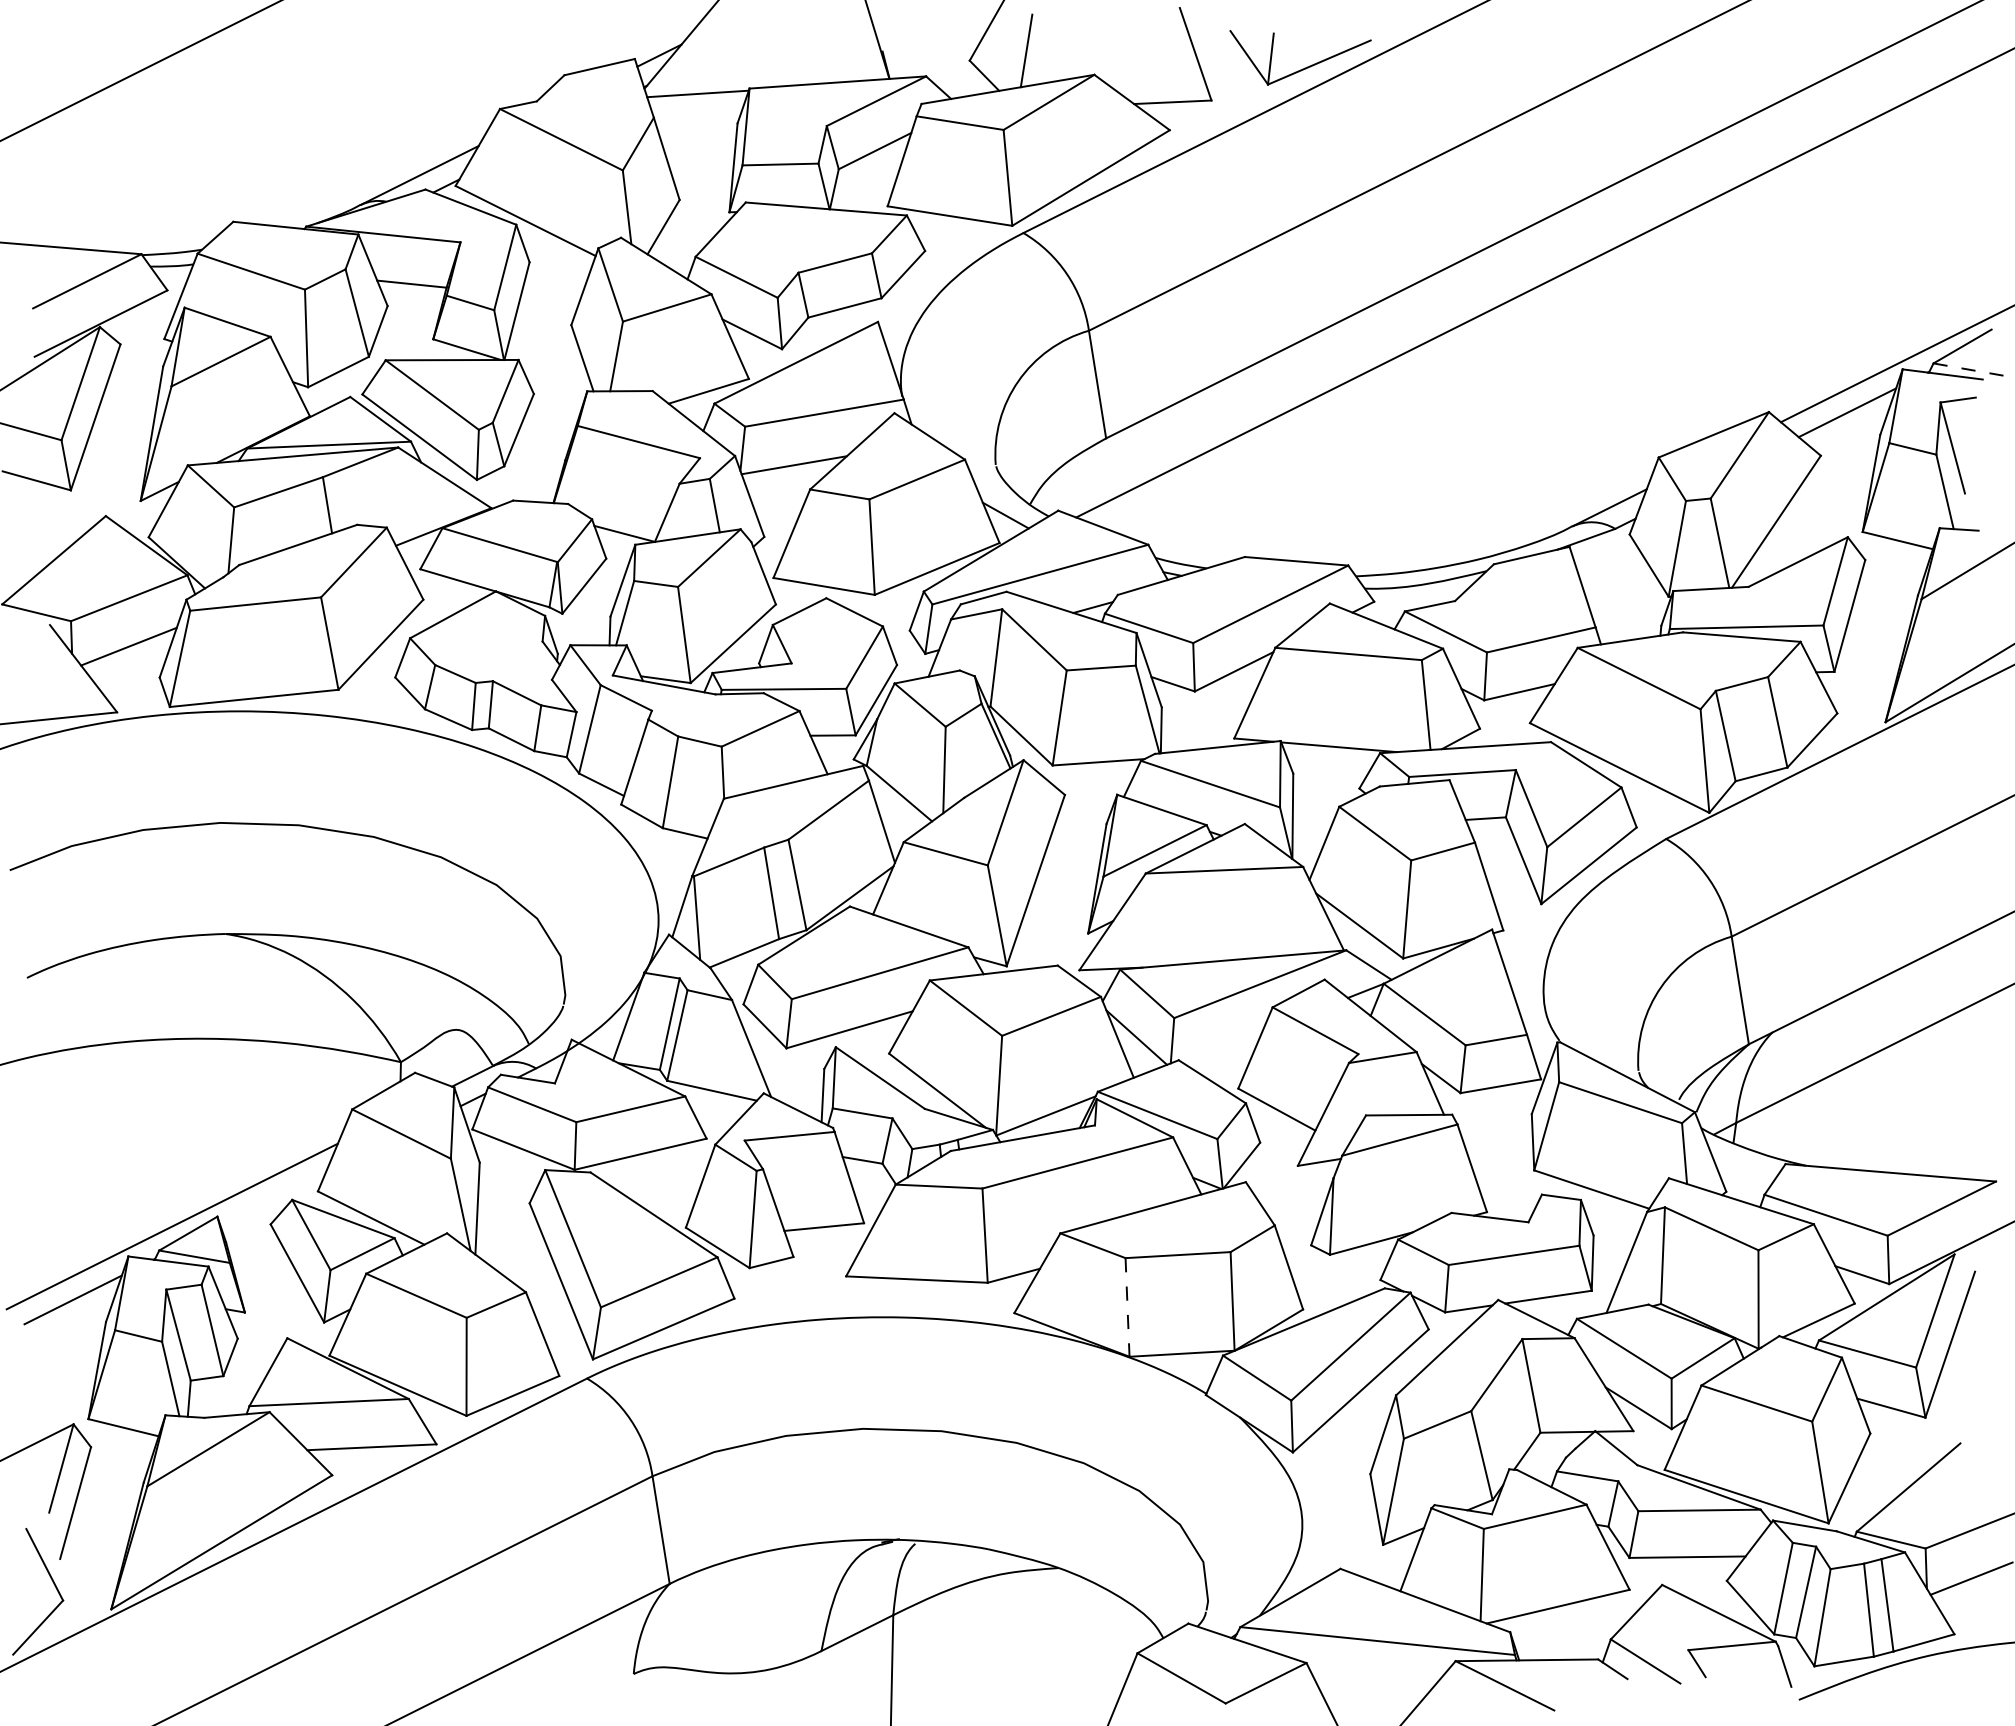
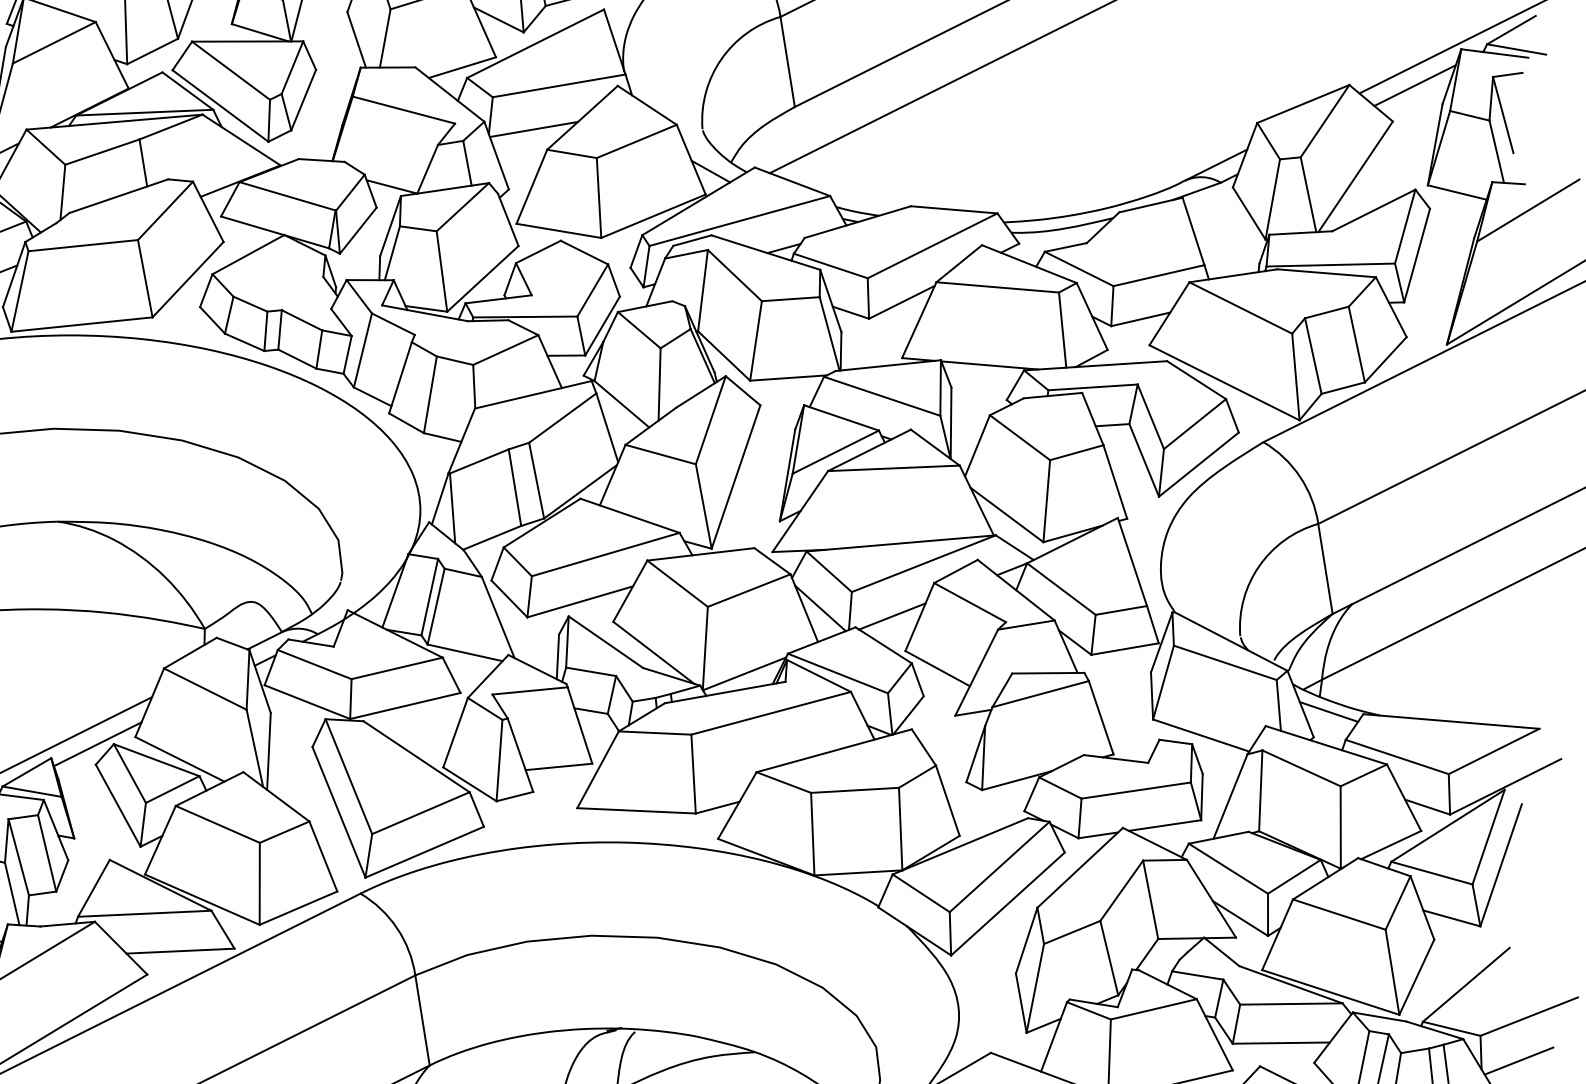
line: (1968, 369) -> (1516, 49), dashed -> solid
line: (1222, 1046) -> (892, 615), added
line: (1744, 1161) -> (1328, 712), added
line: (272, 1199) -> (97, 743), added
line: (1127, 1307) -> (812, 834), dashed -> solid

